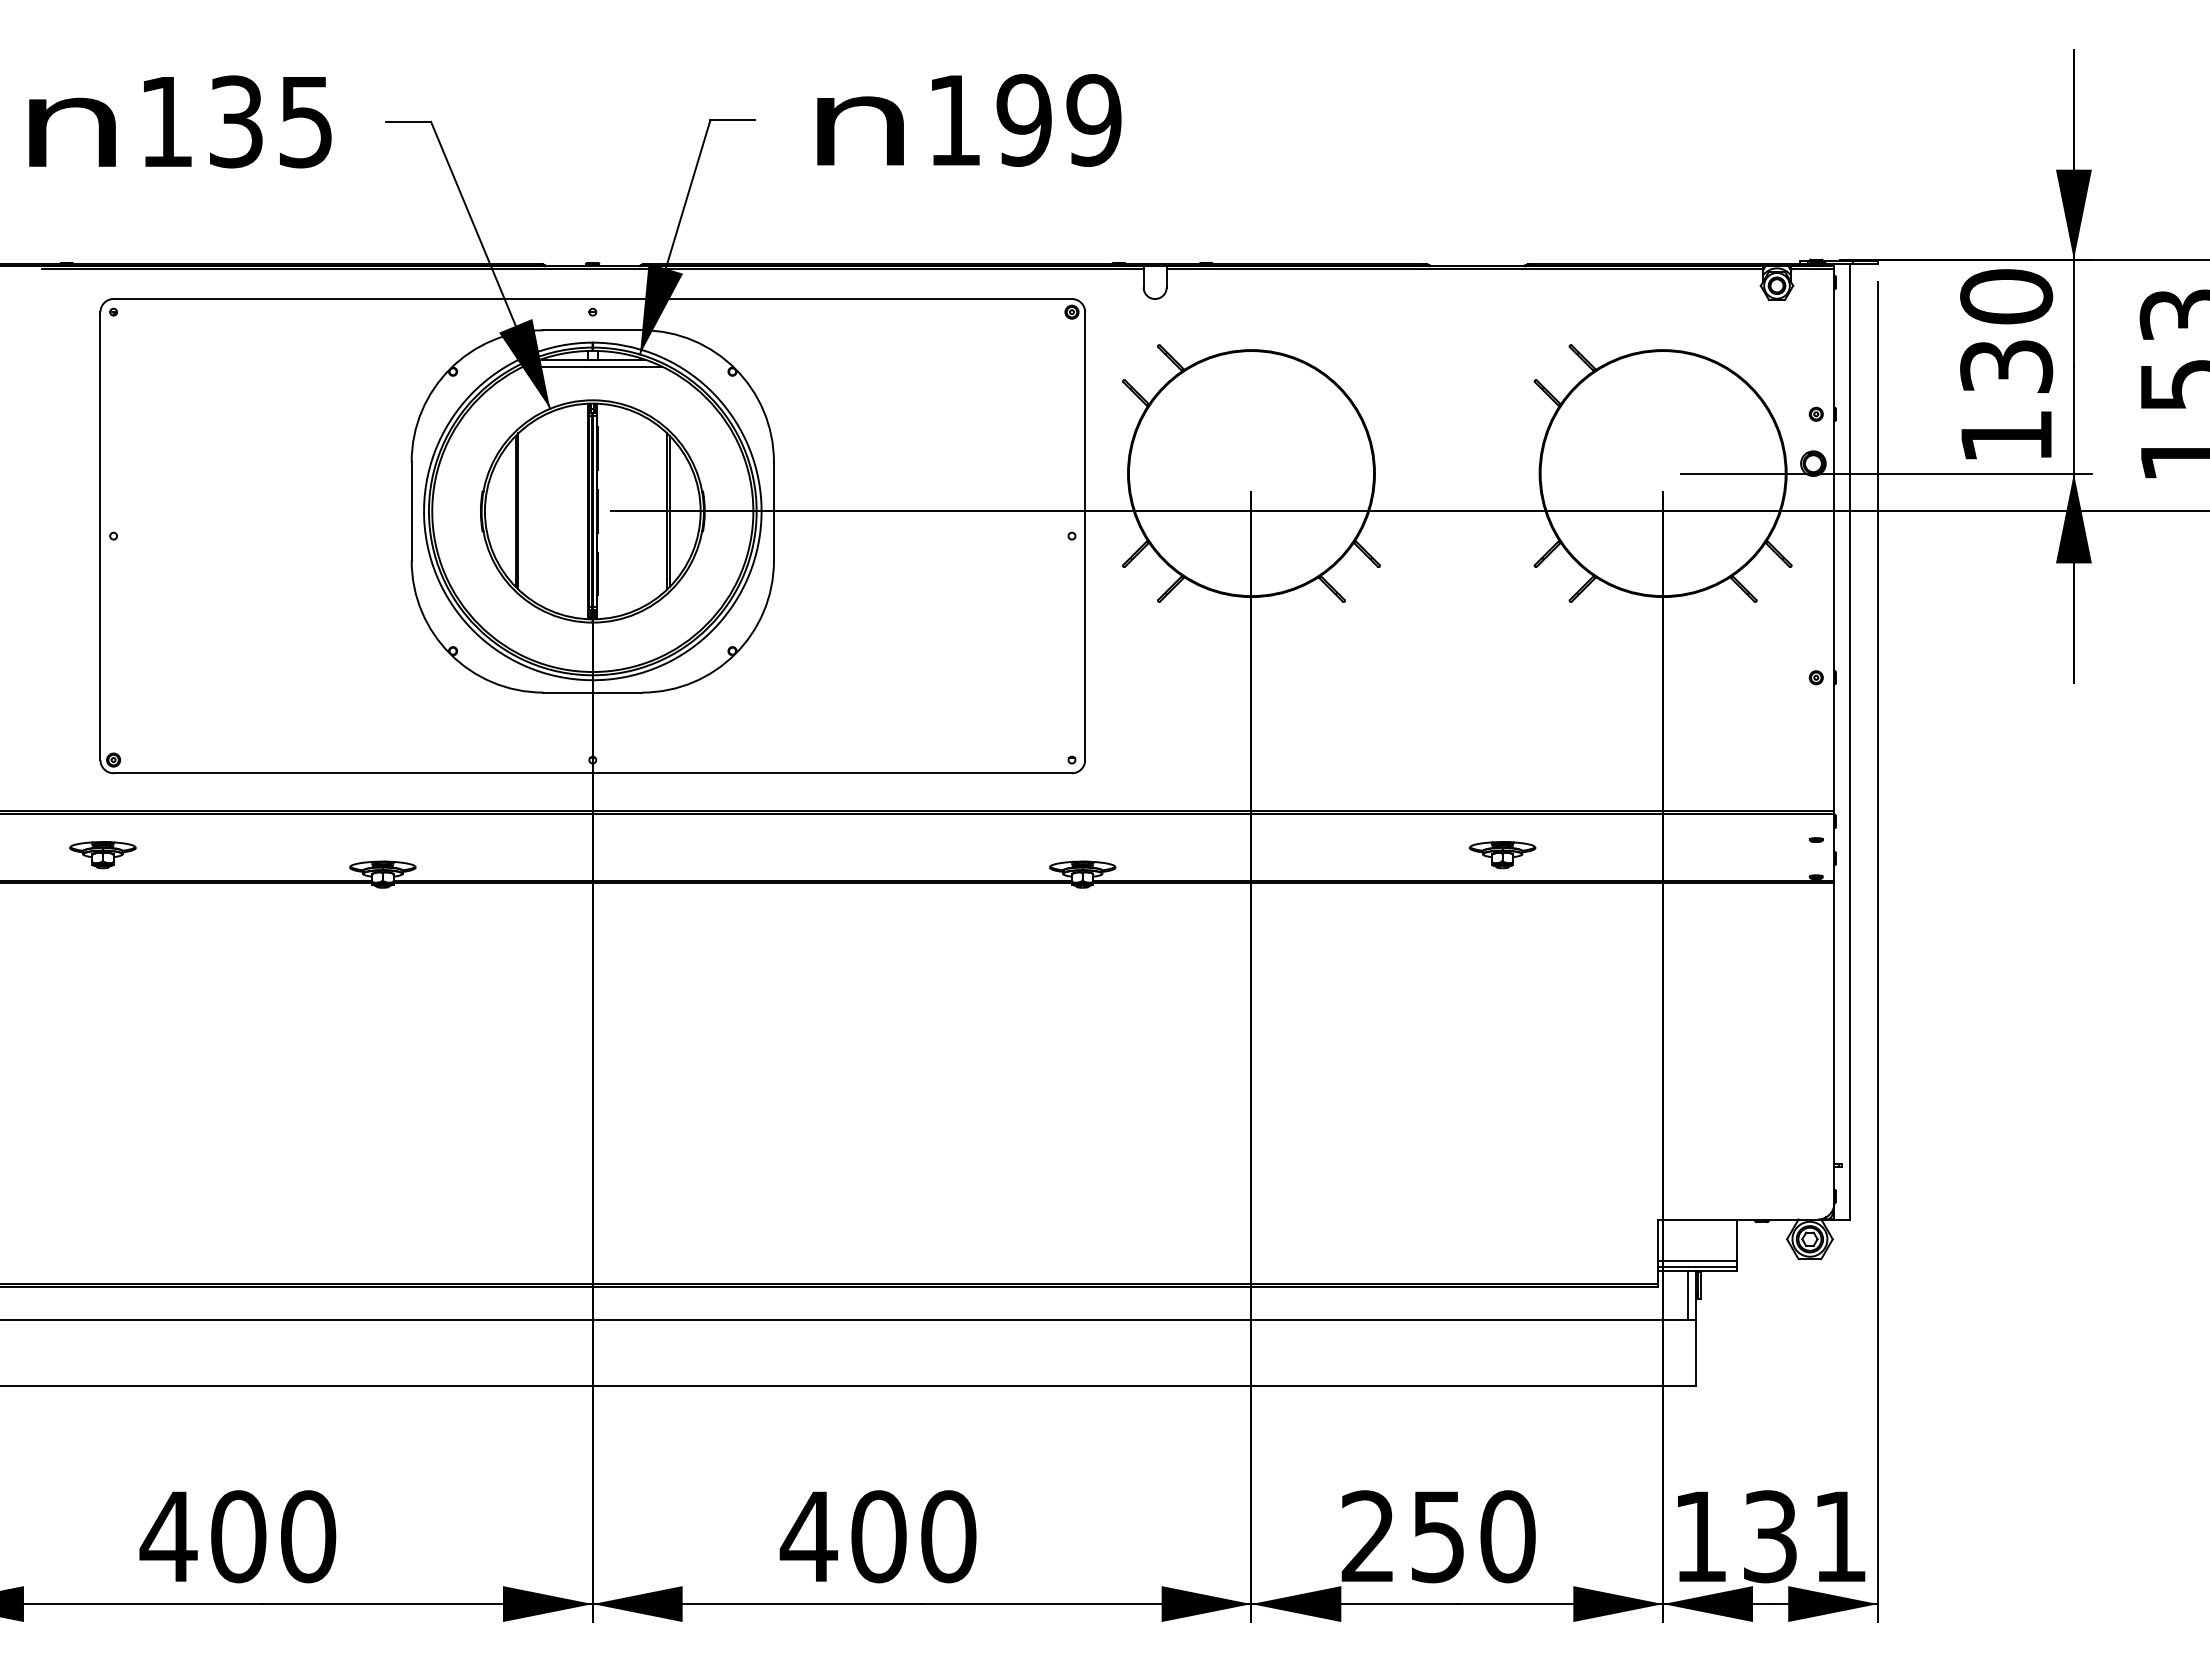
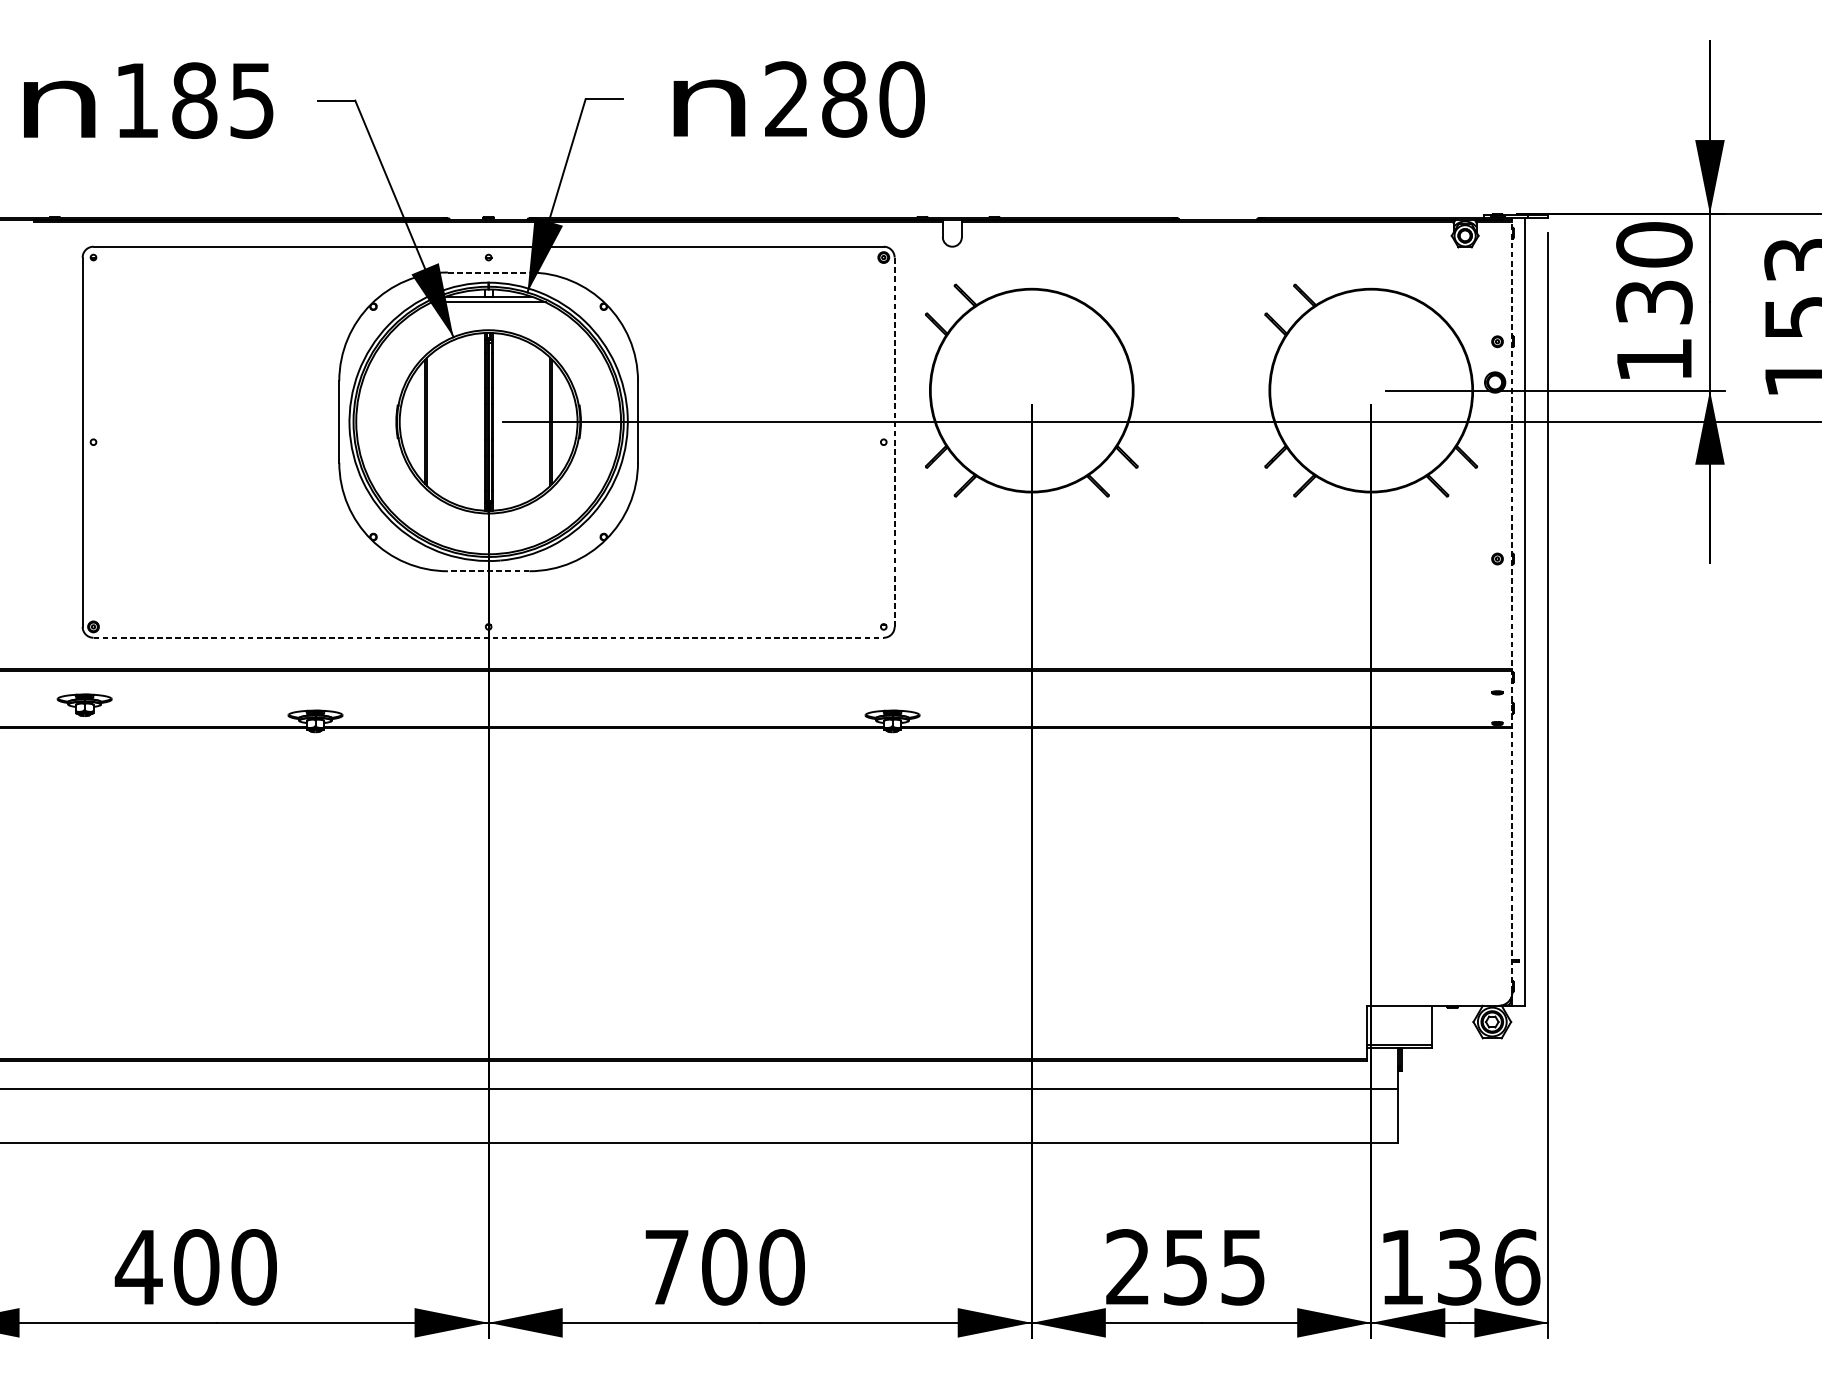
text: (1024, 120) -> (844, 99), 199 -> 280
text: (236, 121) -> (194, 100), 135 -> 185
line: (593, 330) -> (489, 272), solid -> dashed
line: (1085, 536) -> (894, 442), solid -> dashed
line: (592, 692) -> (488, 571), solid -> dashed
line: (1834, 734) -> (1512, 605), solid -> dashed
line: (593, 773) -> (489, 637), solid -> dashed
part: (1502, 855) -> (1238, 705), removed
line: (1697, 1260) -> (1399, 1039), removed
line: (1687, 1294) -> (1391, 1067), removed
text: (808, 1536) -> (666, 1267), 400 -> 700
text: (1507, 1536) -> (1242, 1267), 250 -> 255
text: (1840, 1536) -> (1517, 1267), 131 -> 136

